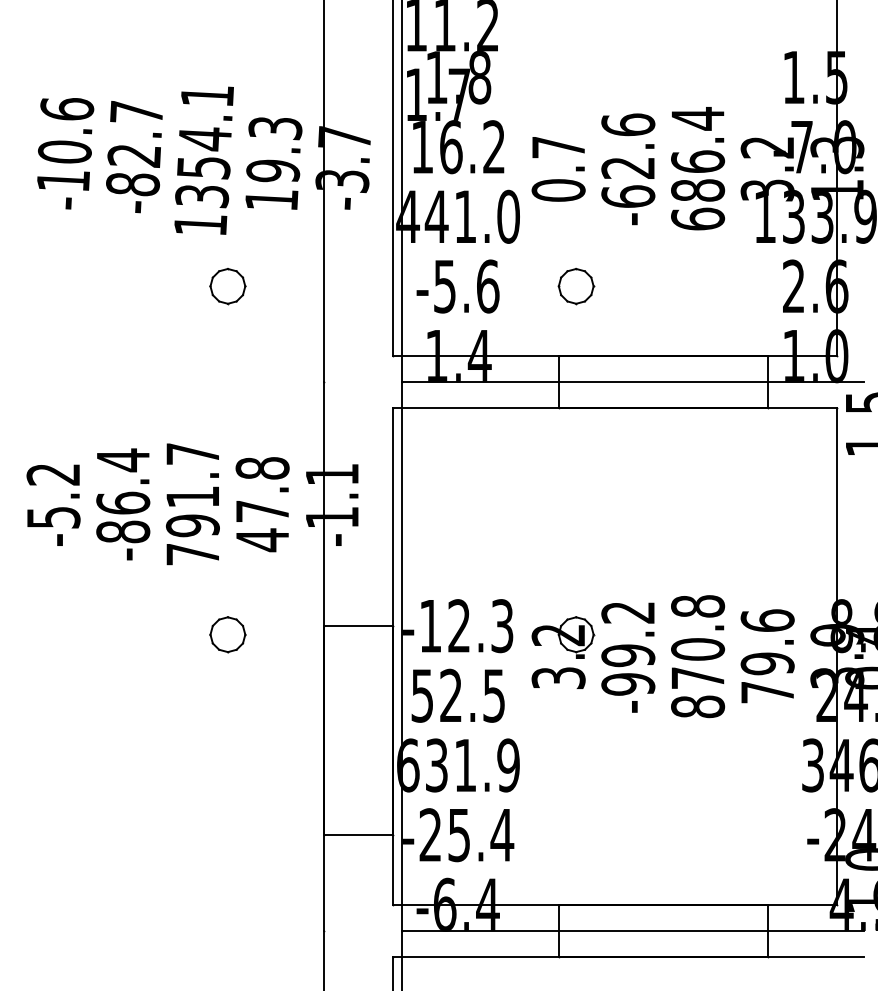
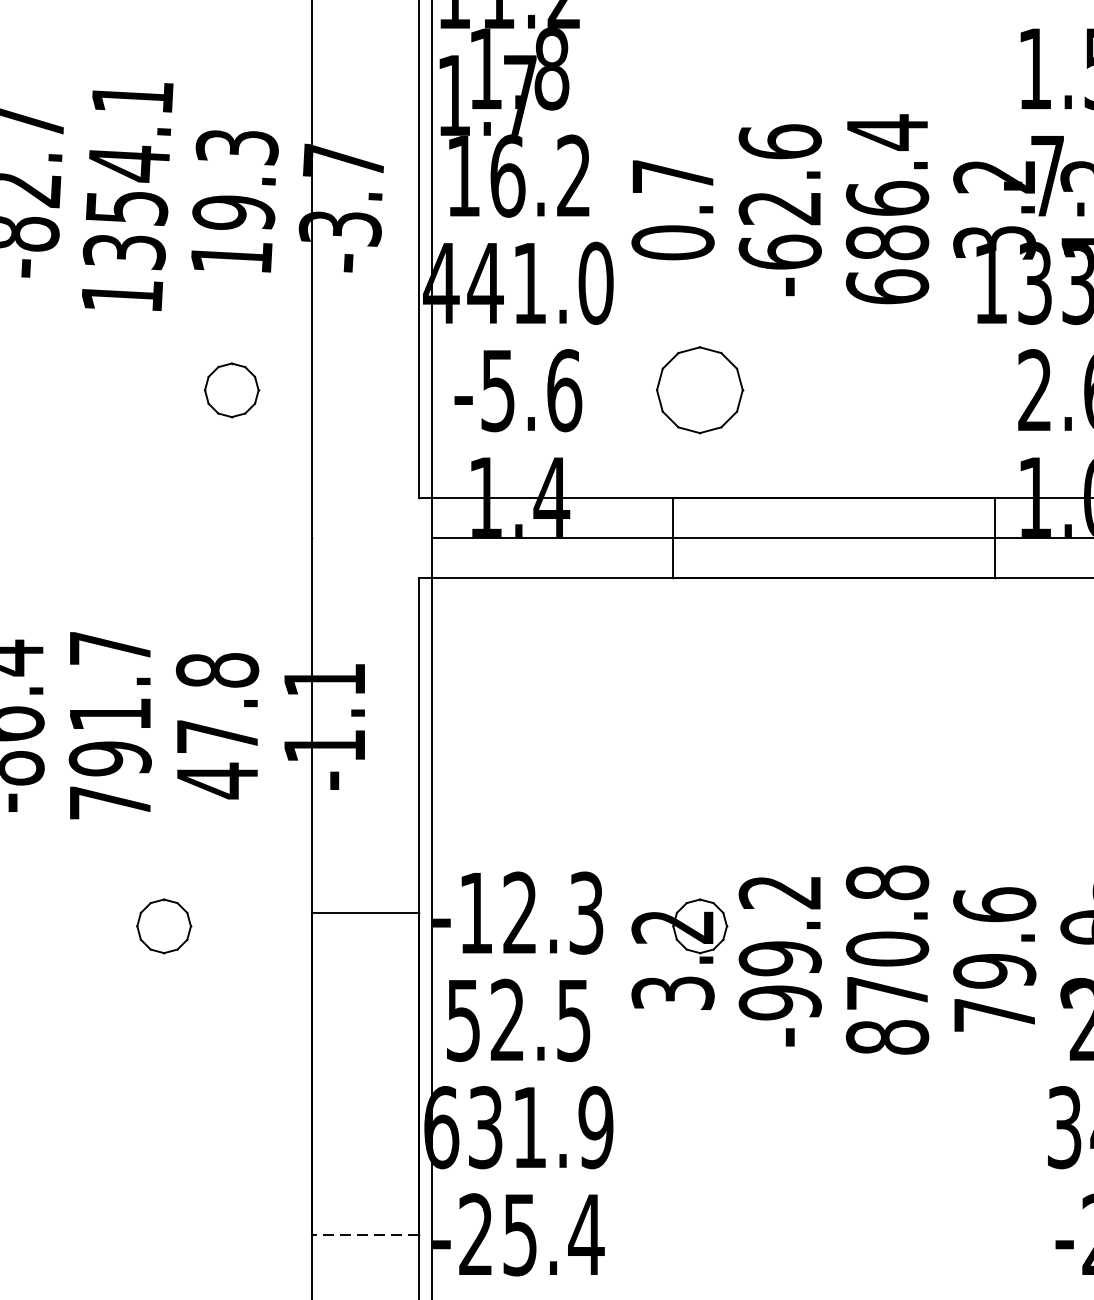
part: (227, 286) -> (231, 390), moved
part: (576, 286) -> (700, 390), size x1.6
line: (358, 834) -> (365, 1233), solid -> dashed

